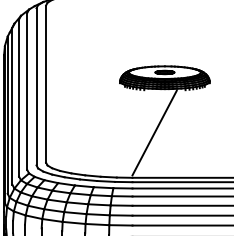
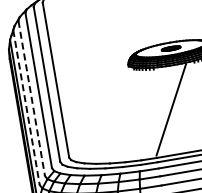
line: (19, 98) -> (32, 98), solid -> dashed
line: (12, 106) -> (26, 107), solid -> dashed

